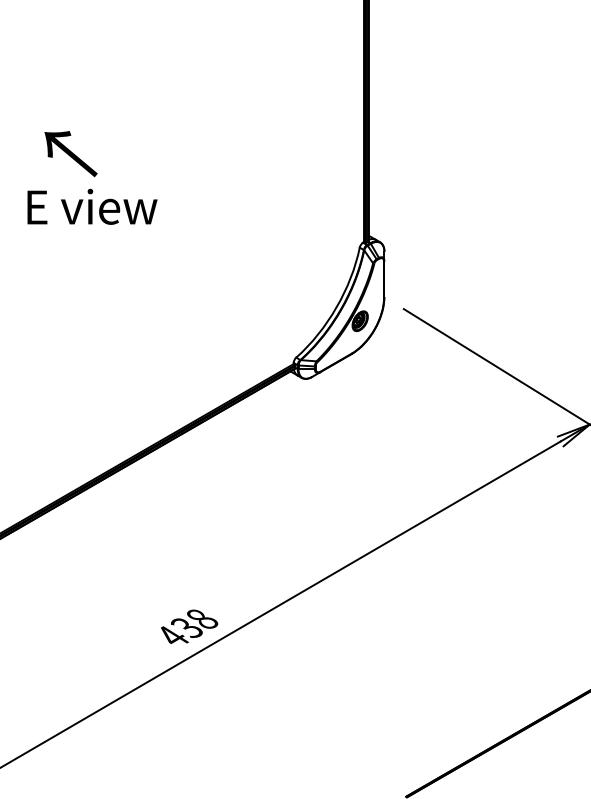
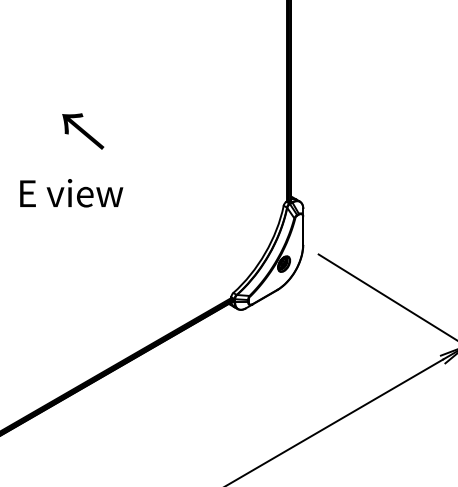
text: (70, 154) -> (82, 131), moved
text: (92, 206) -> (71, 192), moved

